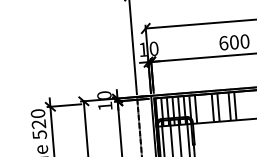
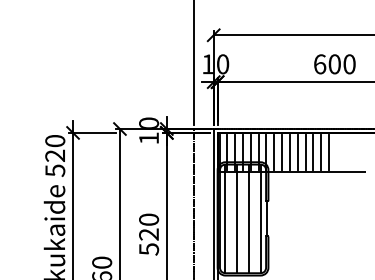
line: (224, 106) -> (313, 152), added
line: (201, 108) -> (282, 152), added
line: (206, 108) -> (289, 152), added

